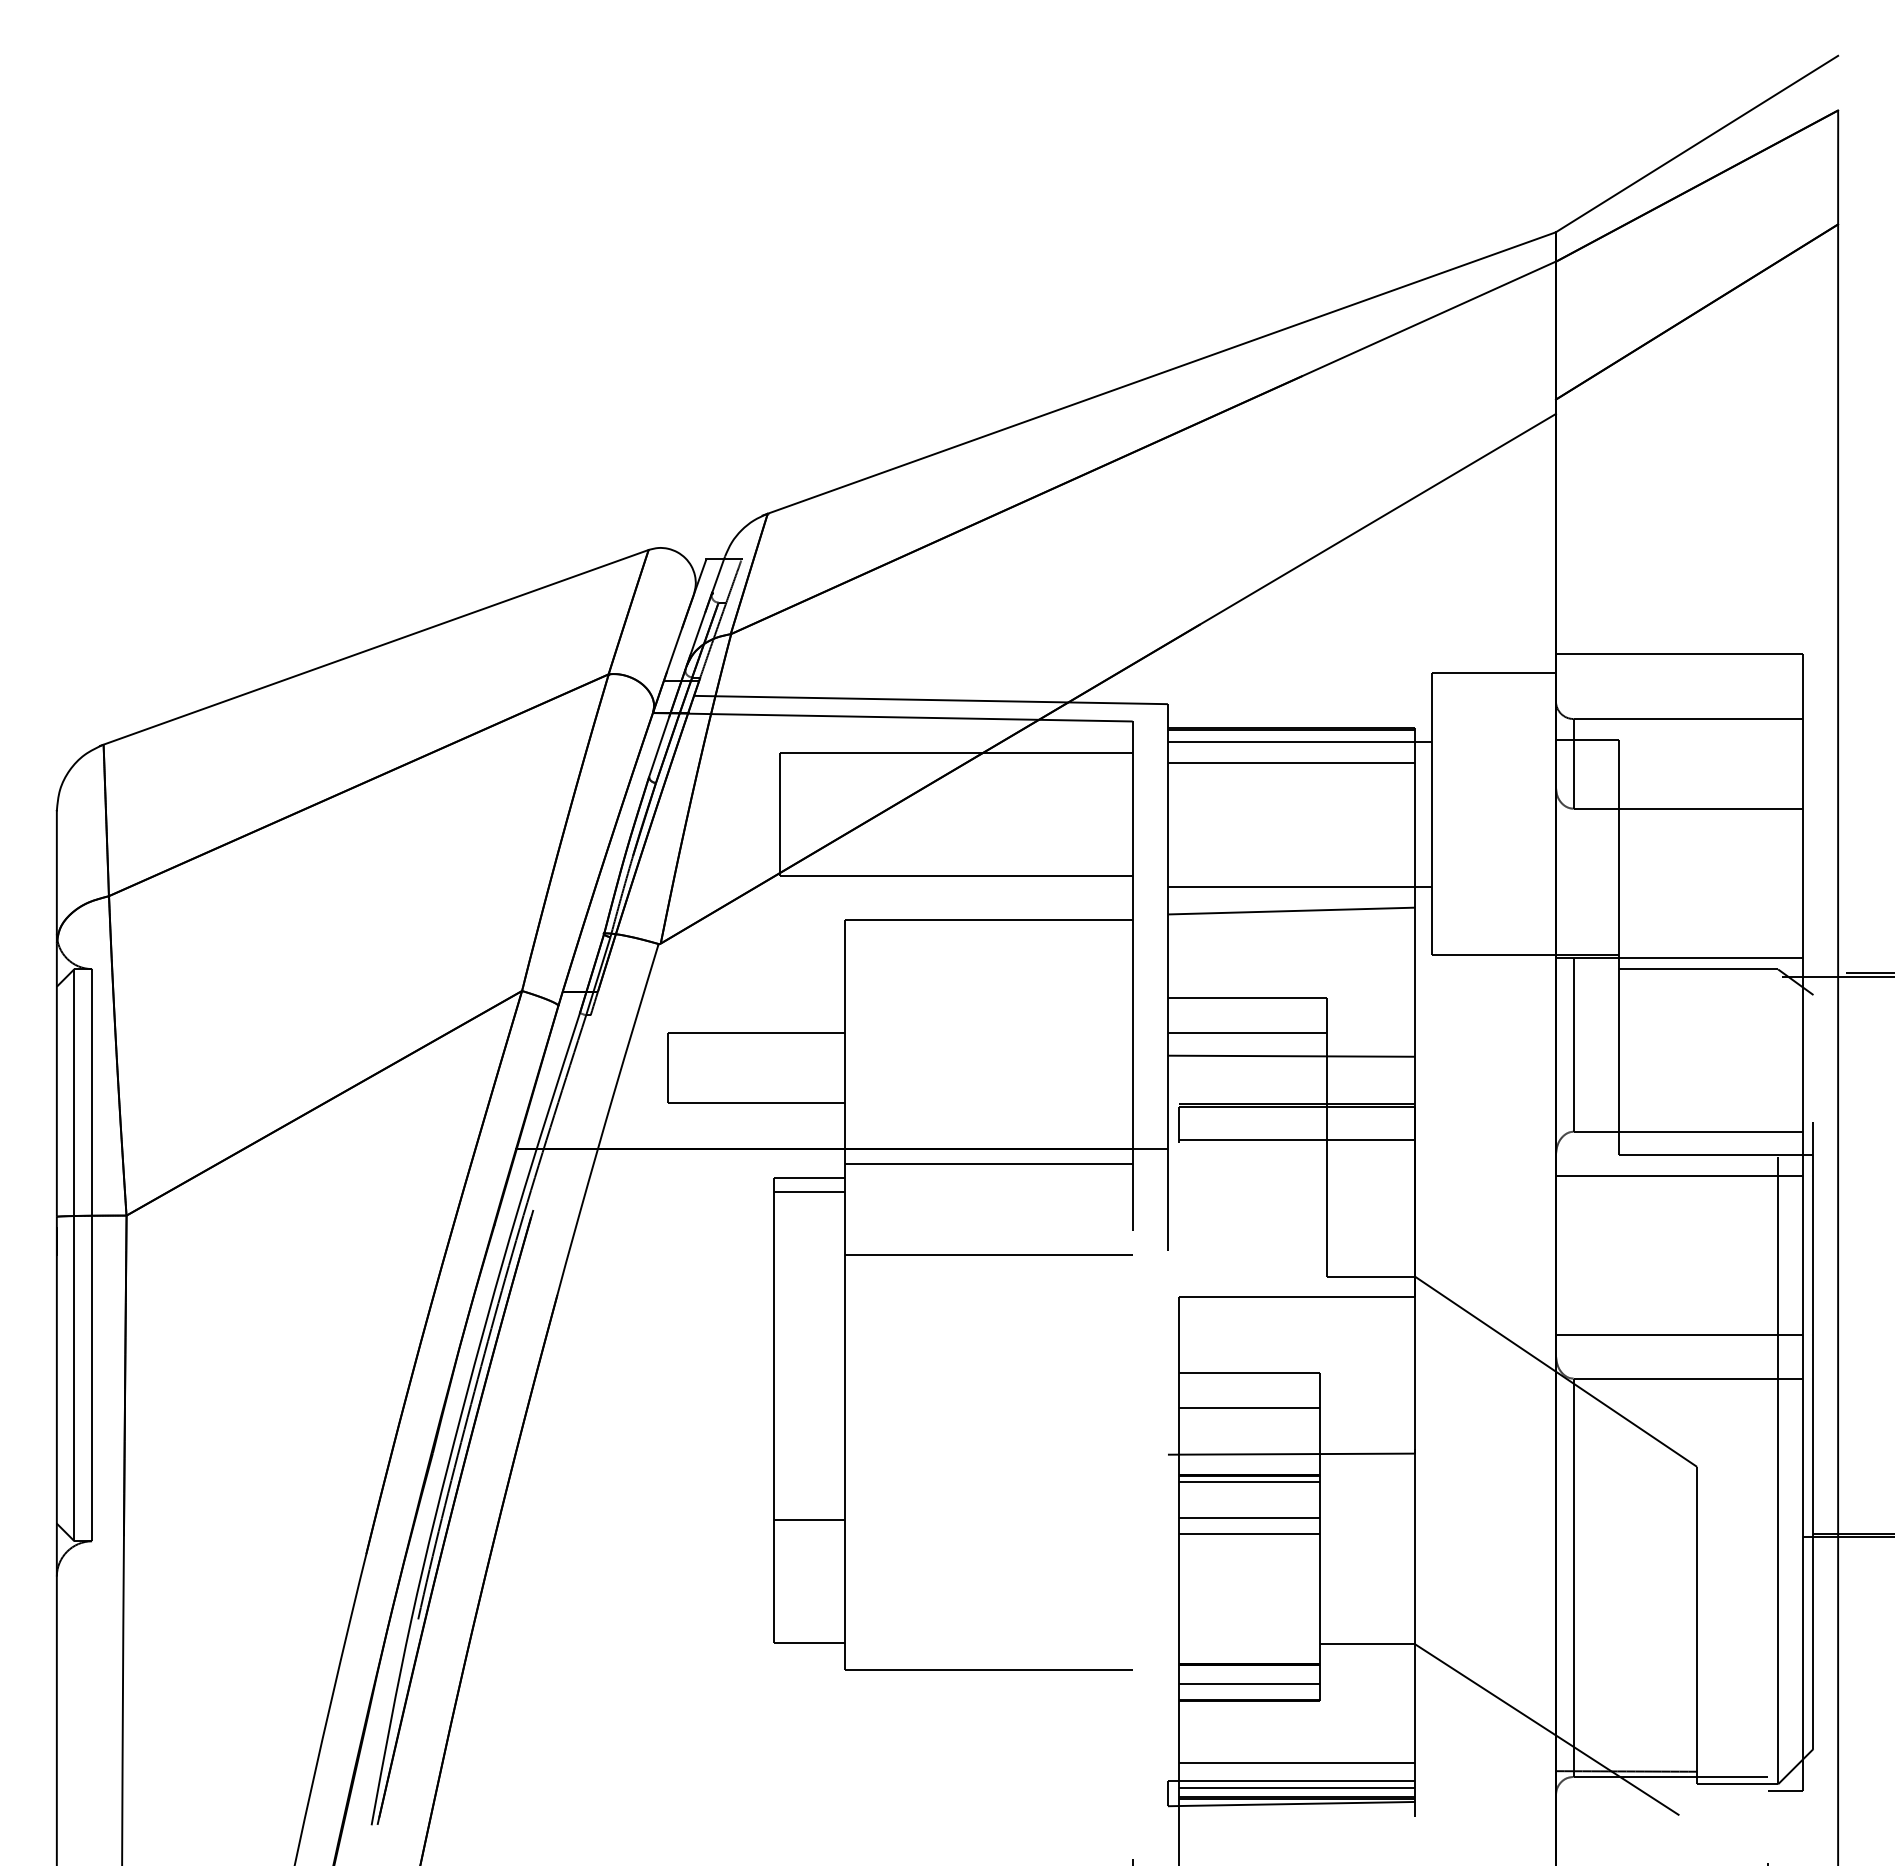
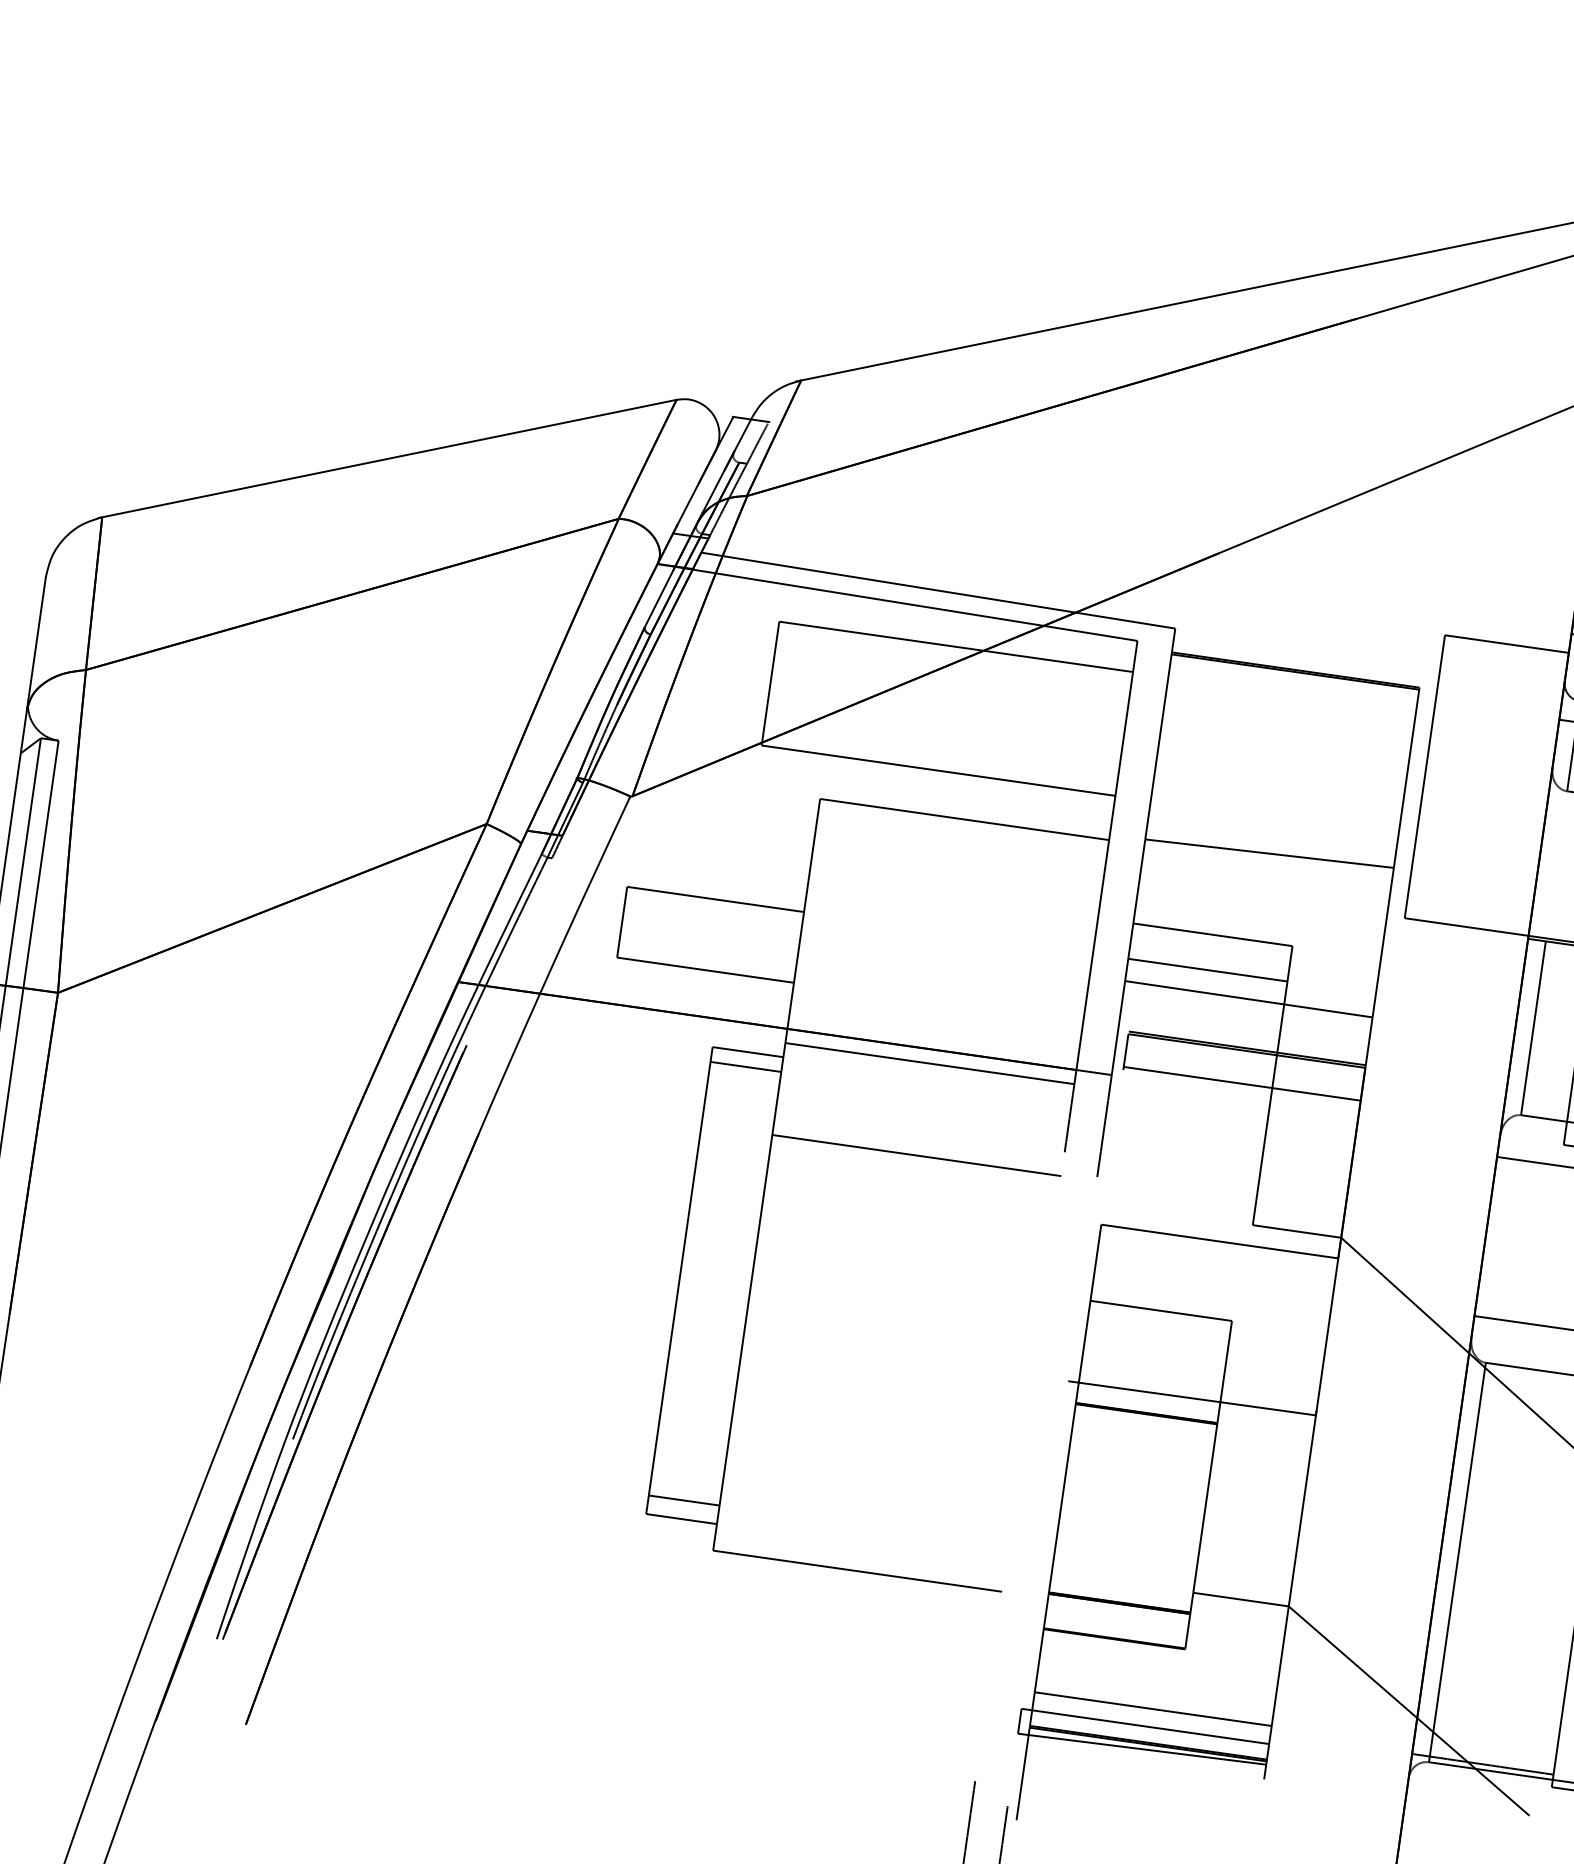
line: (1299, 741) -> (1301, 684), removed
line: (1290, 763) -> (1289, 705), removed
line: (1299, 886) -> (1281, 830), removed
line: (1248, 1408) -> (1155, 1346), removed
line: (1248, 1482) -> (1145, 1420), removed
line: (1248, 1518) -> (1139, 1456), removed
line: (808, 1519) -> (683, 1500), moved
line: (1248, 1533) -> (1137, 1471), removed
line: (1248, 1683) -> (1116, 1622), removed
line: (1296, 1788) -> (1149, 1734), removed

